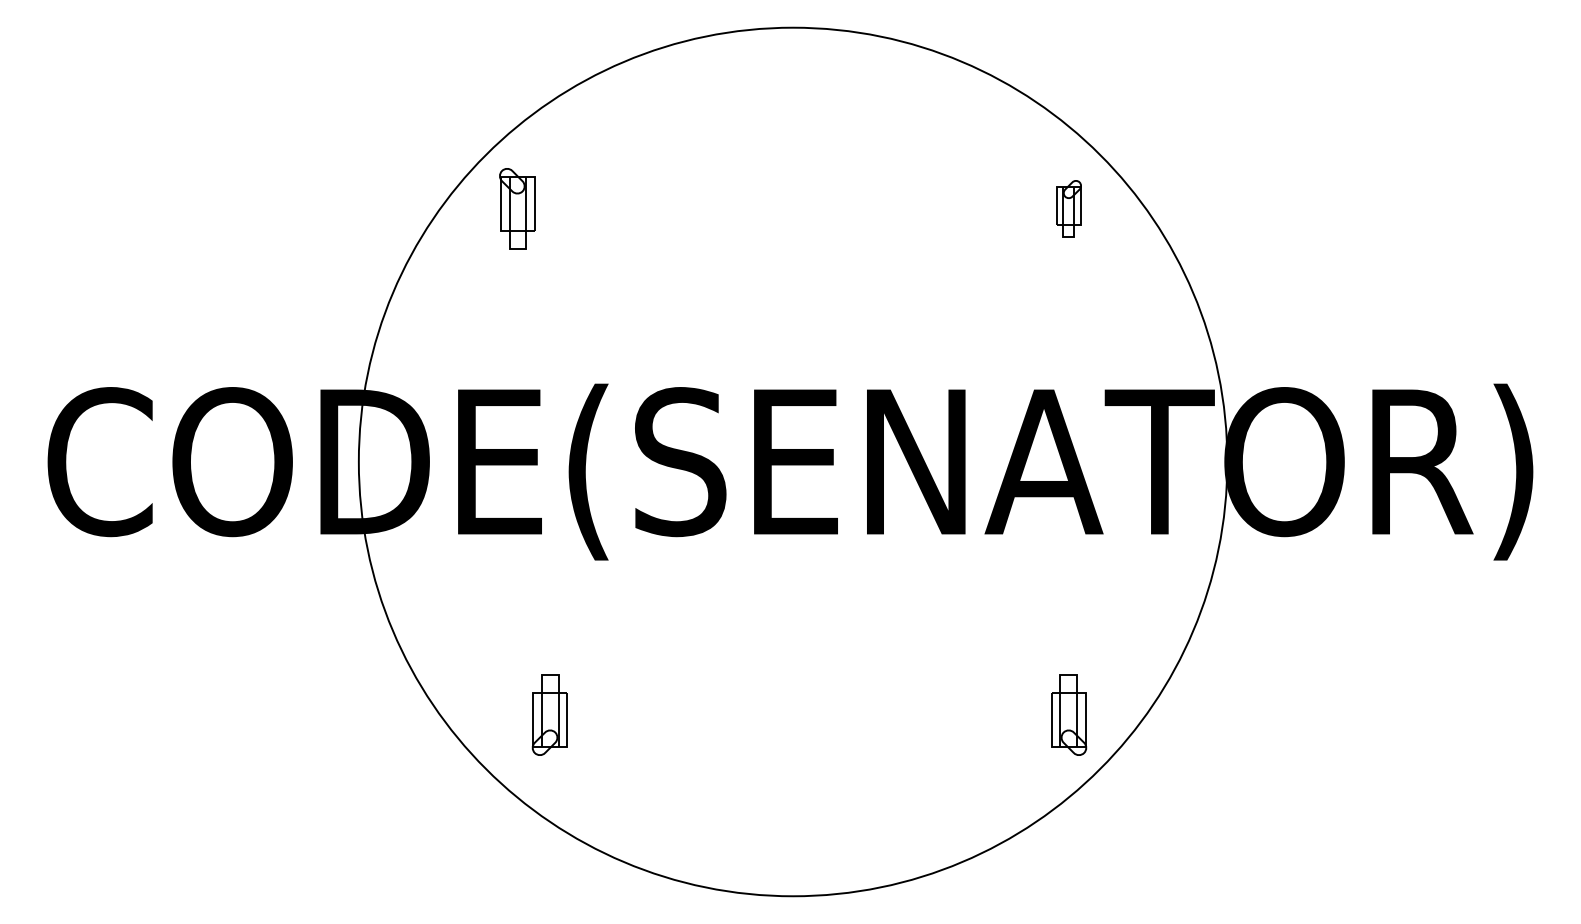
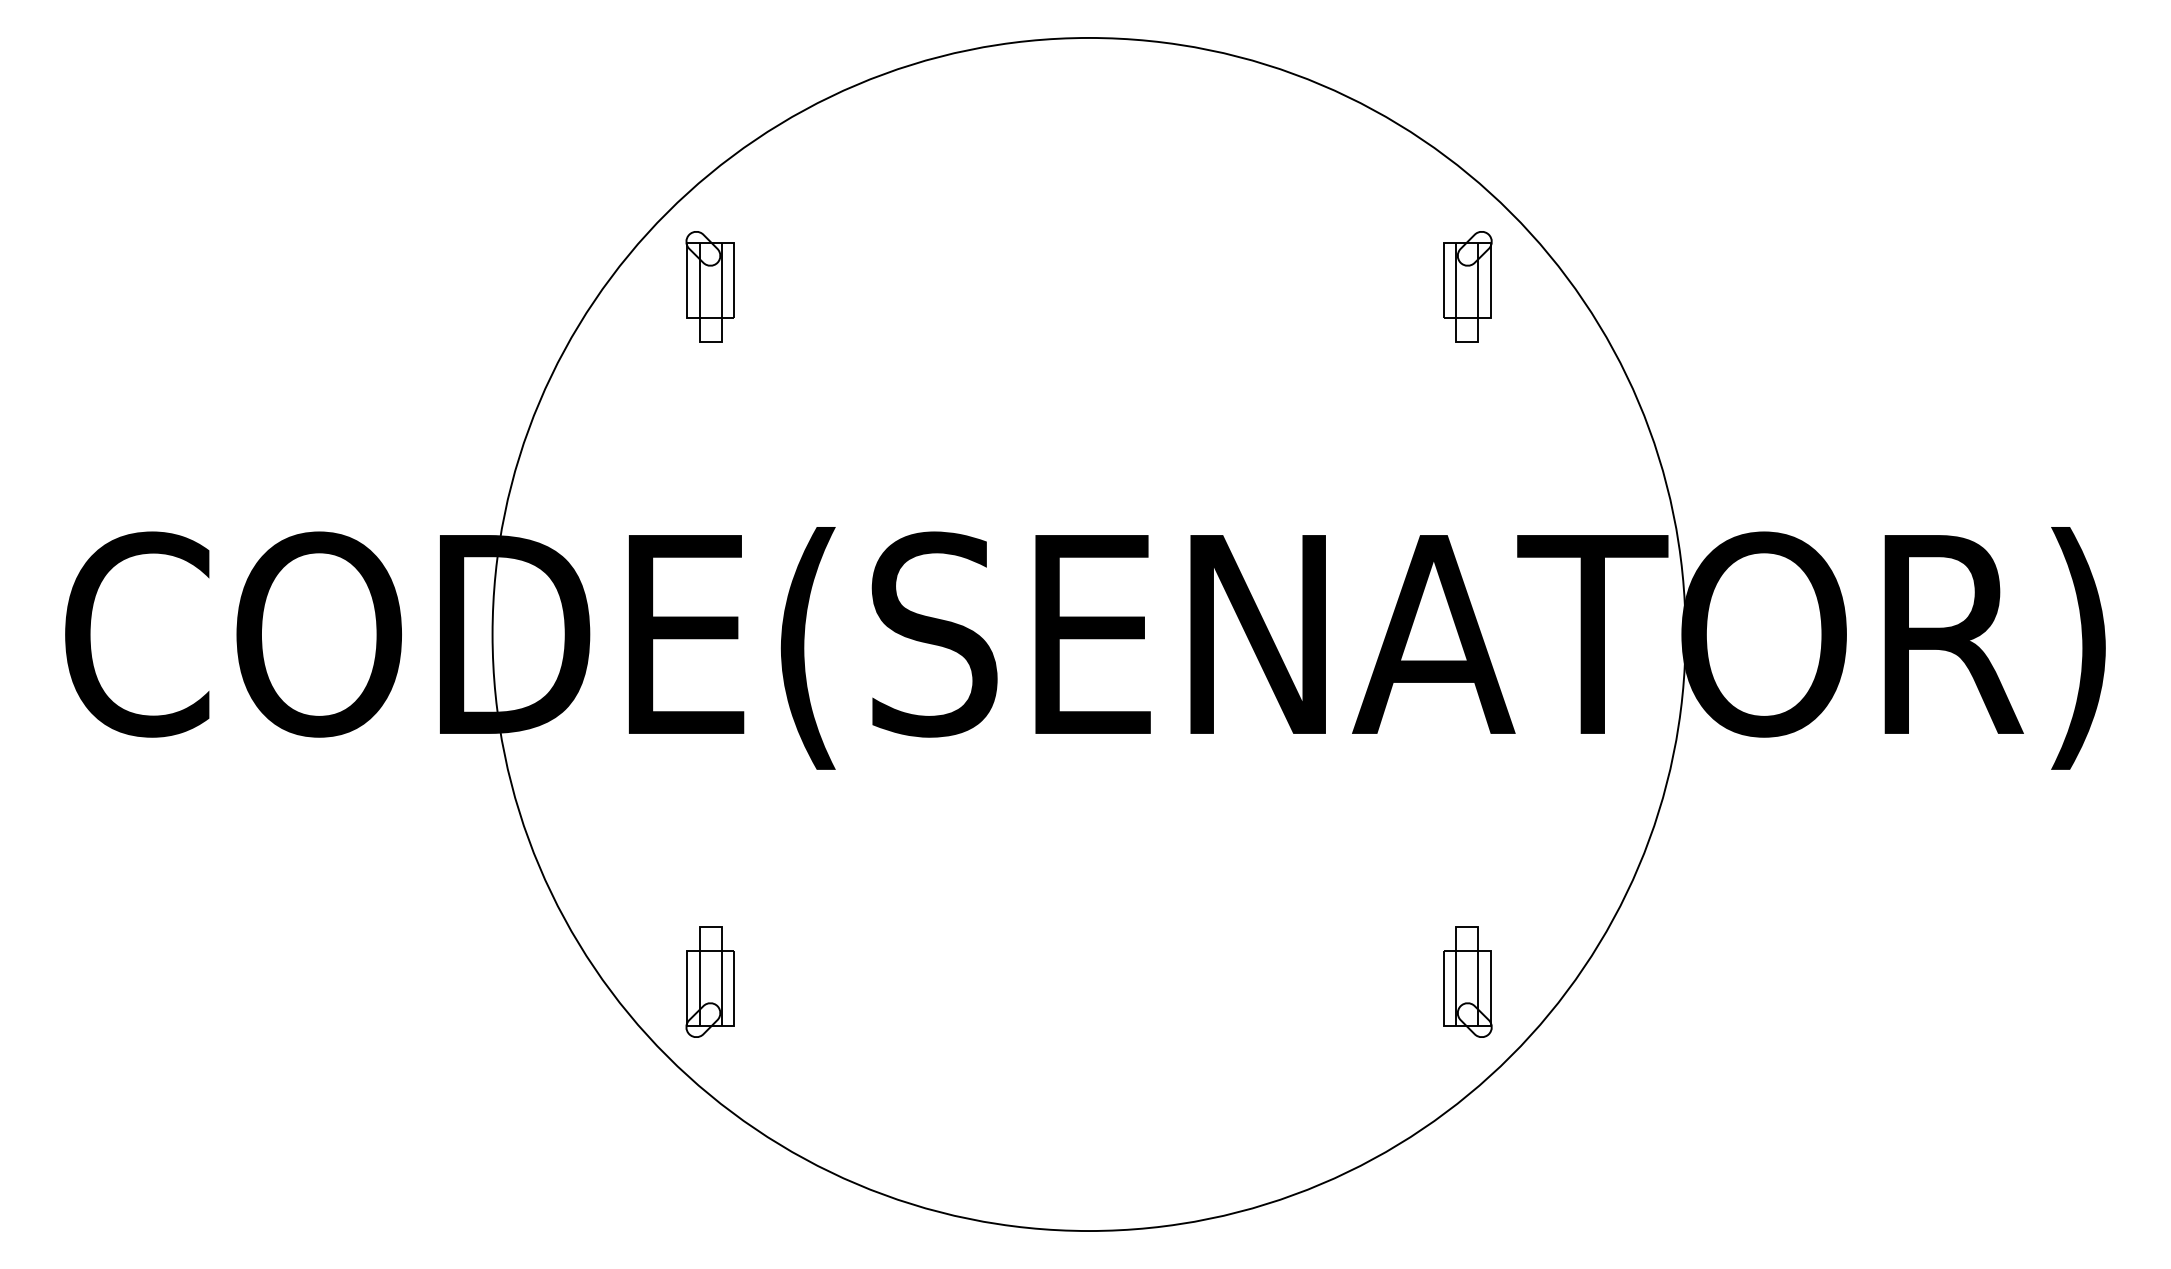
part: (1068, 208) -> (1467, 286), size x1.43
part: (549, 714) -> (709, 981), moved

